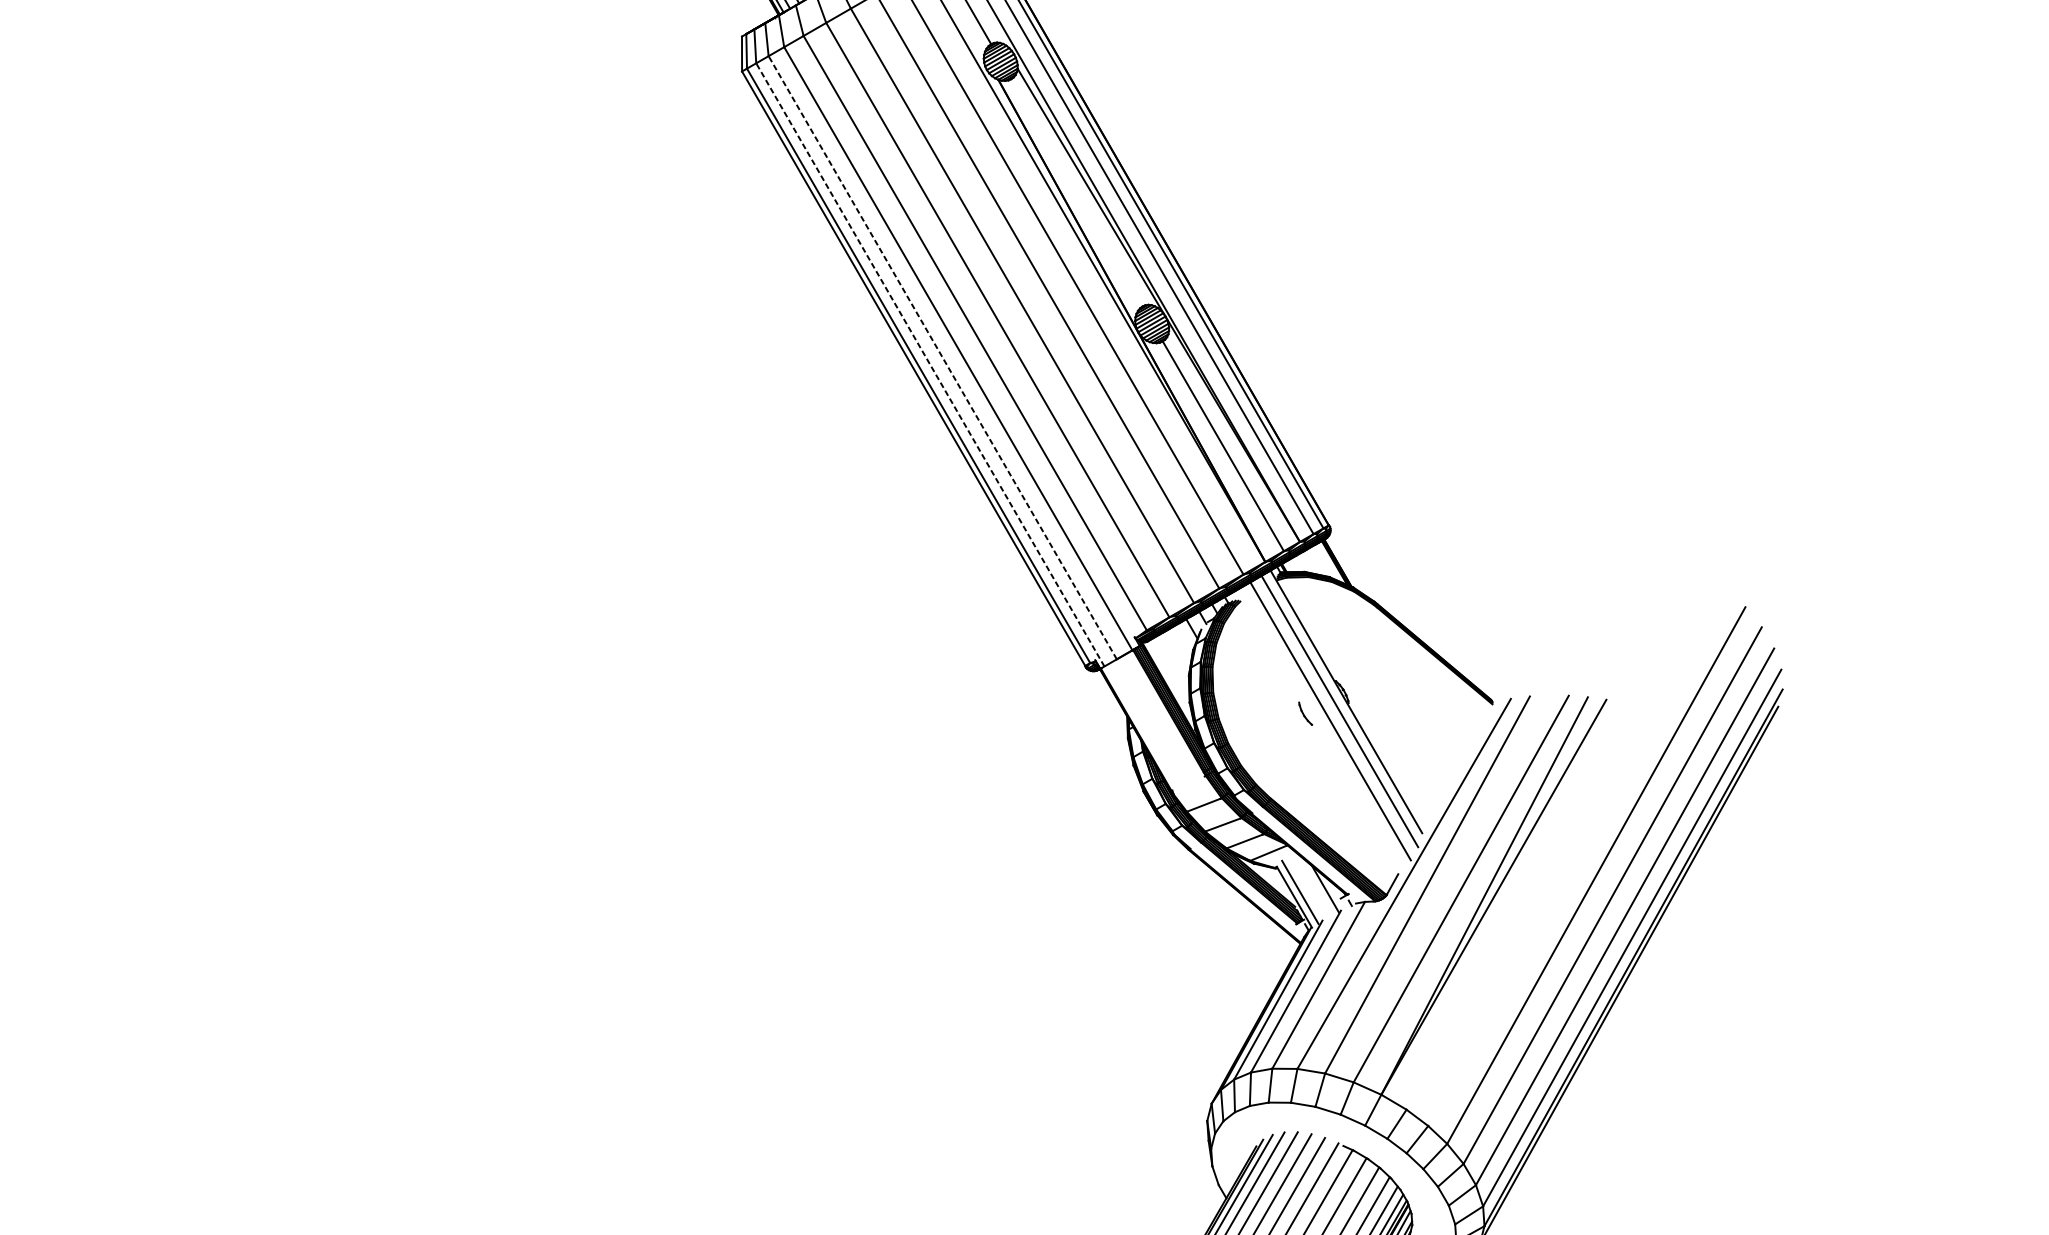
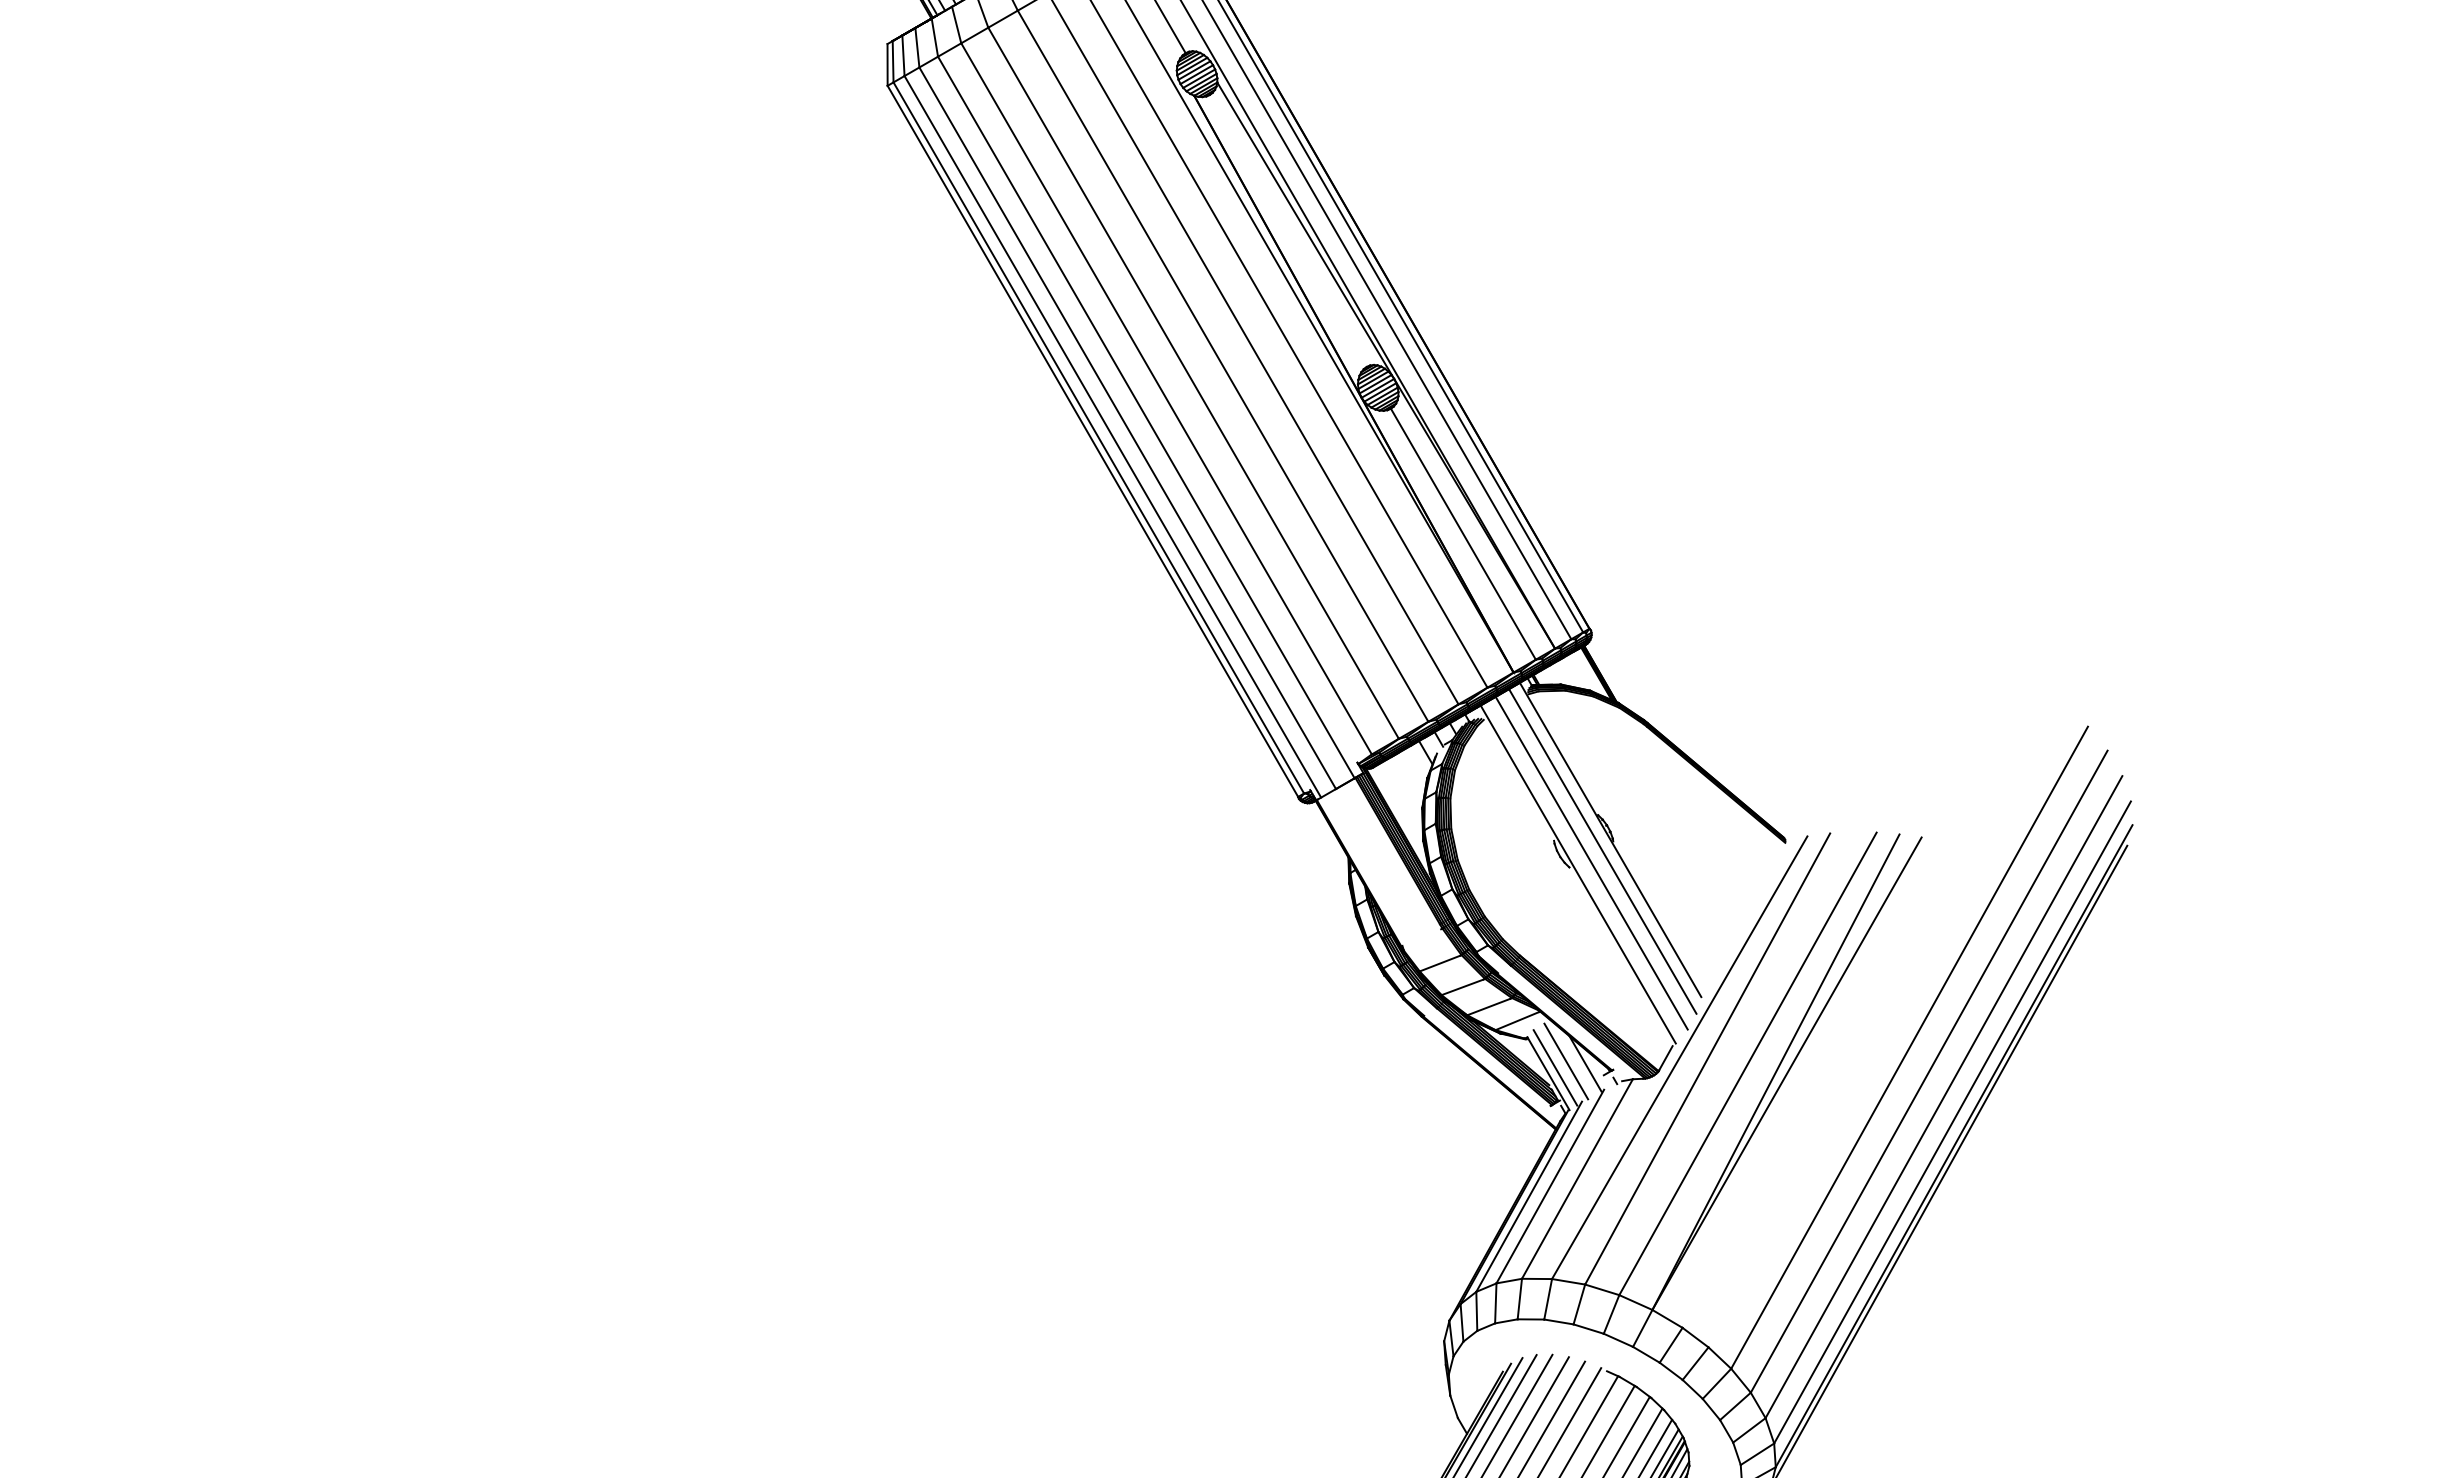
line: (942, 357) -> (1127, 428), dashed -> solid
line: (930, 364) -> (1112, 436), dashed -> solid
line: (1318, 730) -> (1577, 874), added
line: (1309, 887) -> (1566, 1061), added

